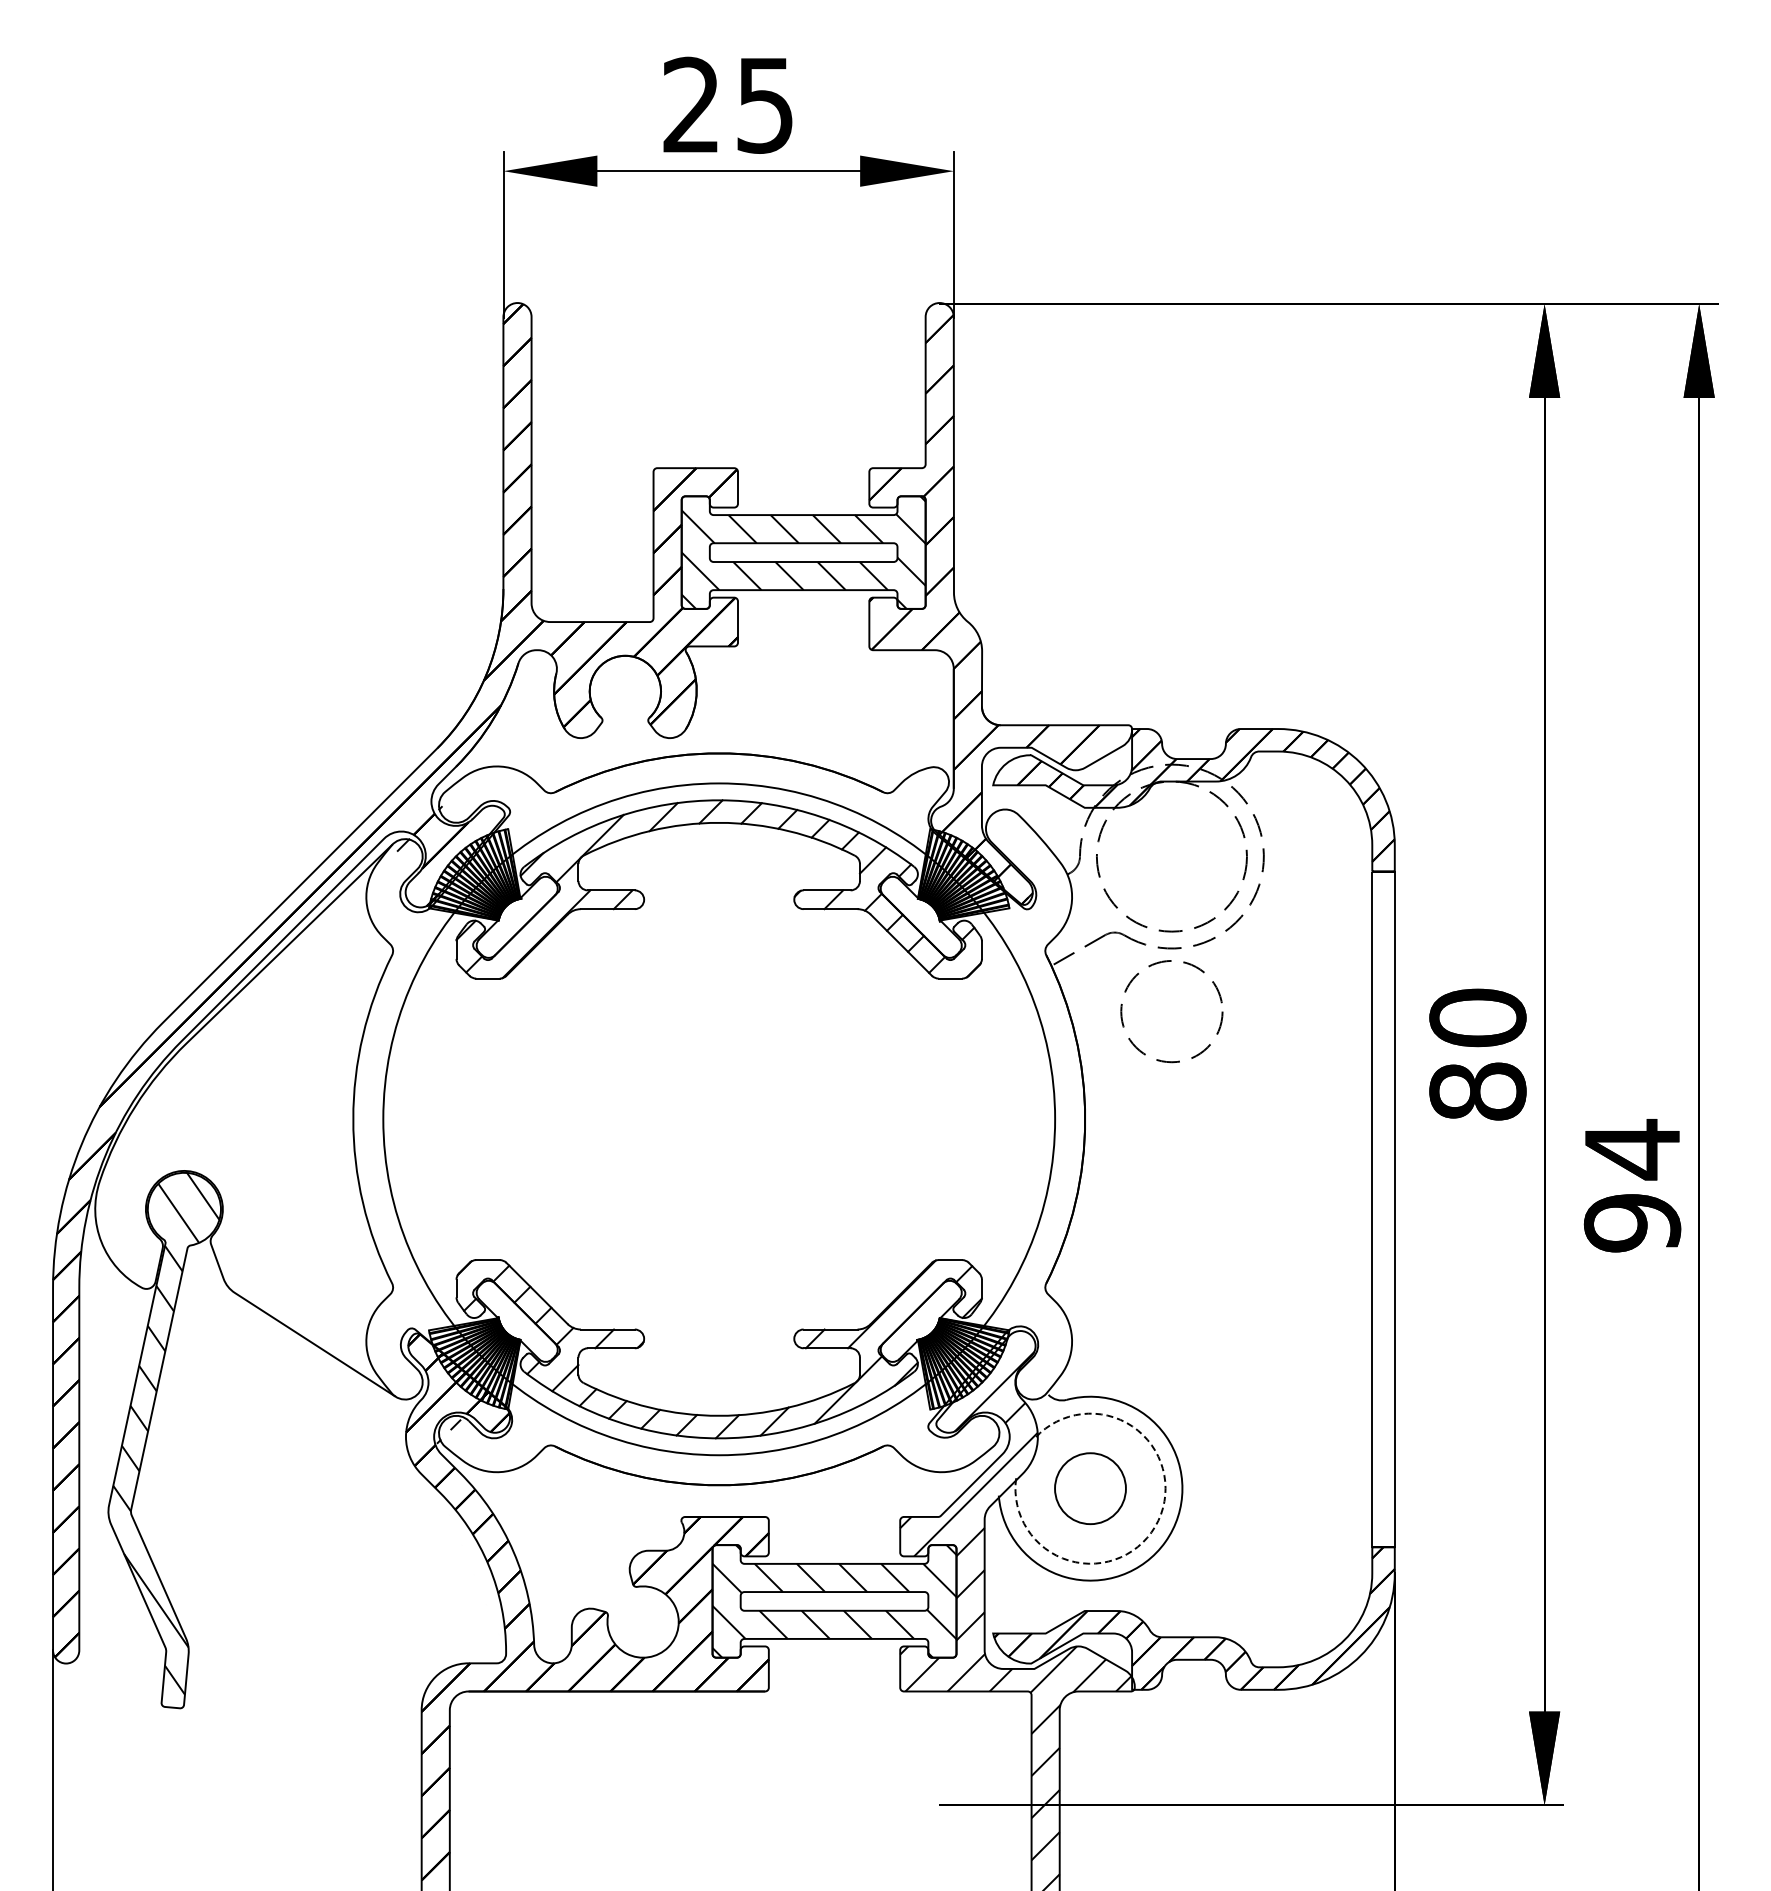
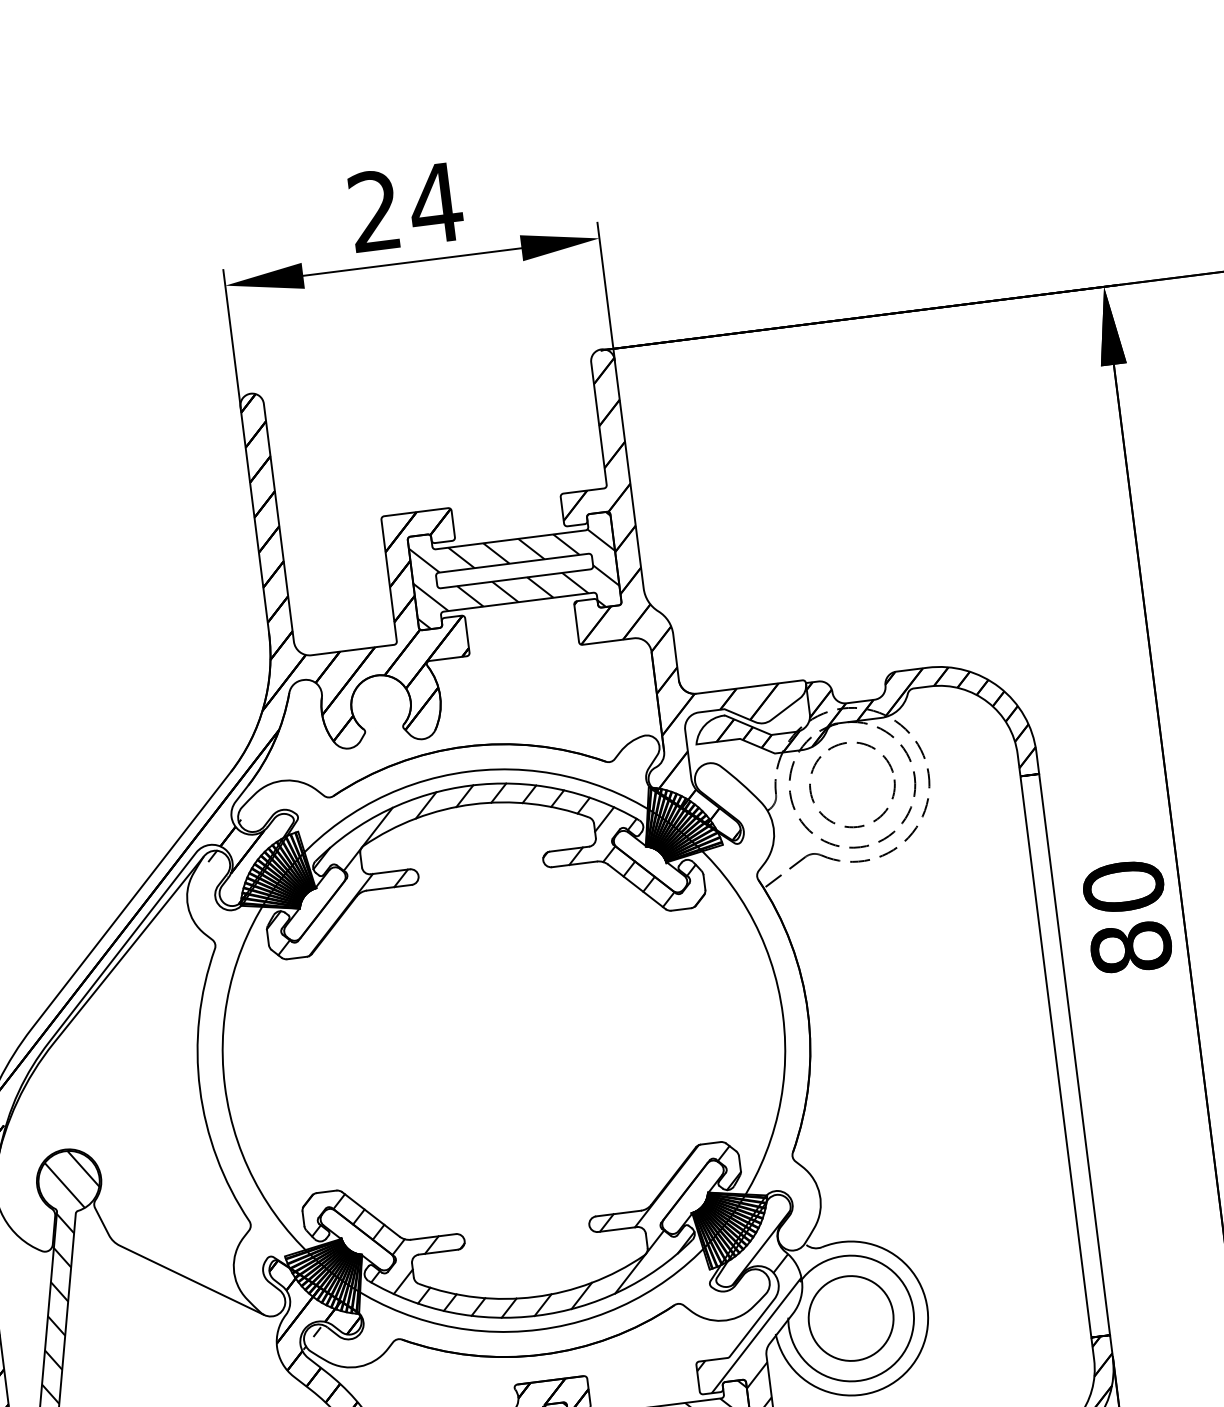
text: (764, 105) -> (435, 203), 25 -> 24
circle: (1171, 1011) -> (852, 784), moved
circle: (1090, 1488) -> (851, 1318), size x1.43
arc: (1158, 1520) -> (910, 1337), dashed -> solid

